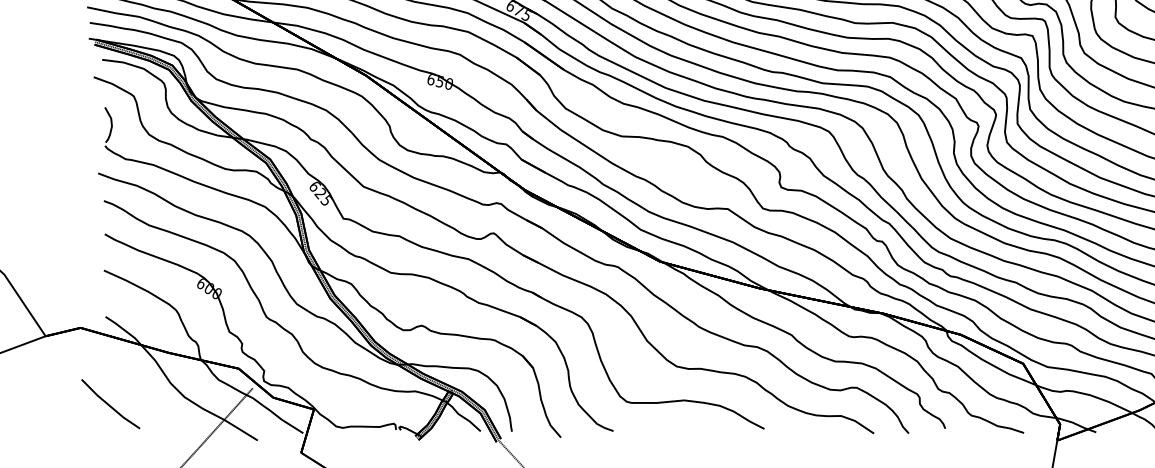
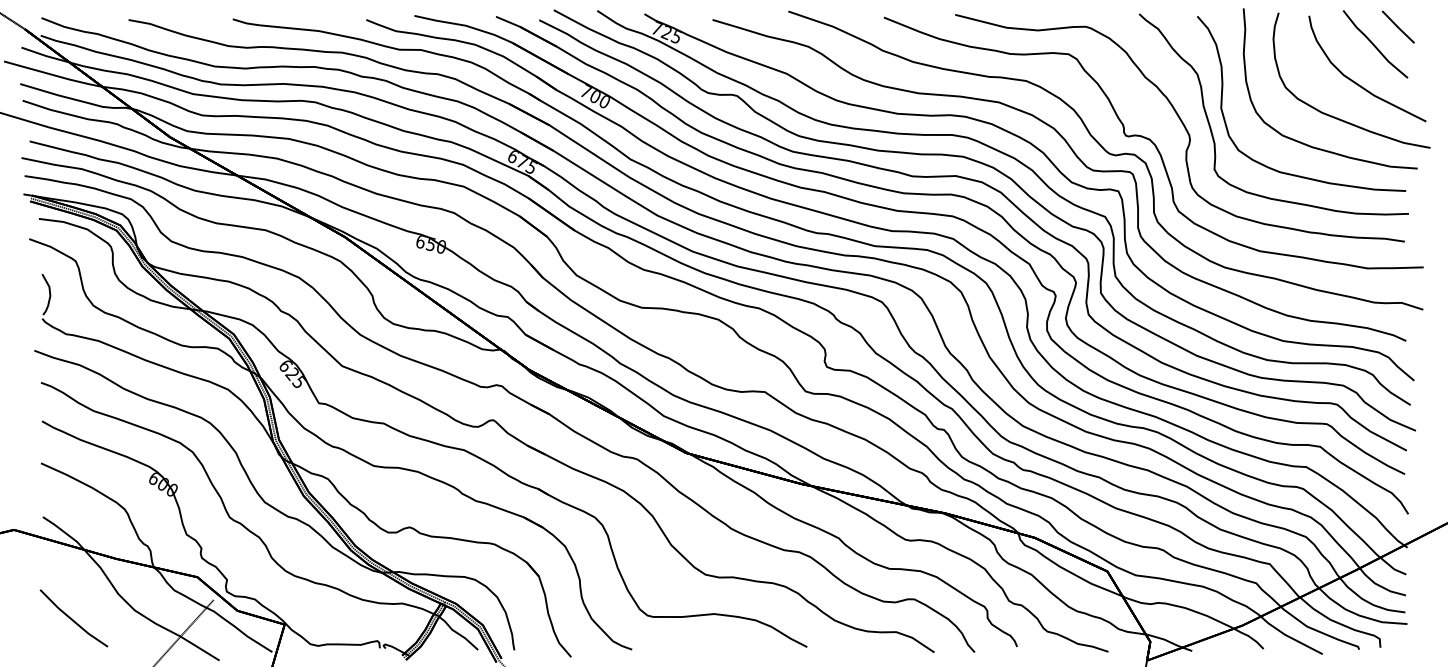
line: (109, 404) -> (72, 618), moved

